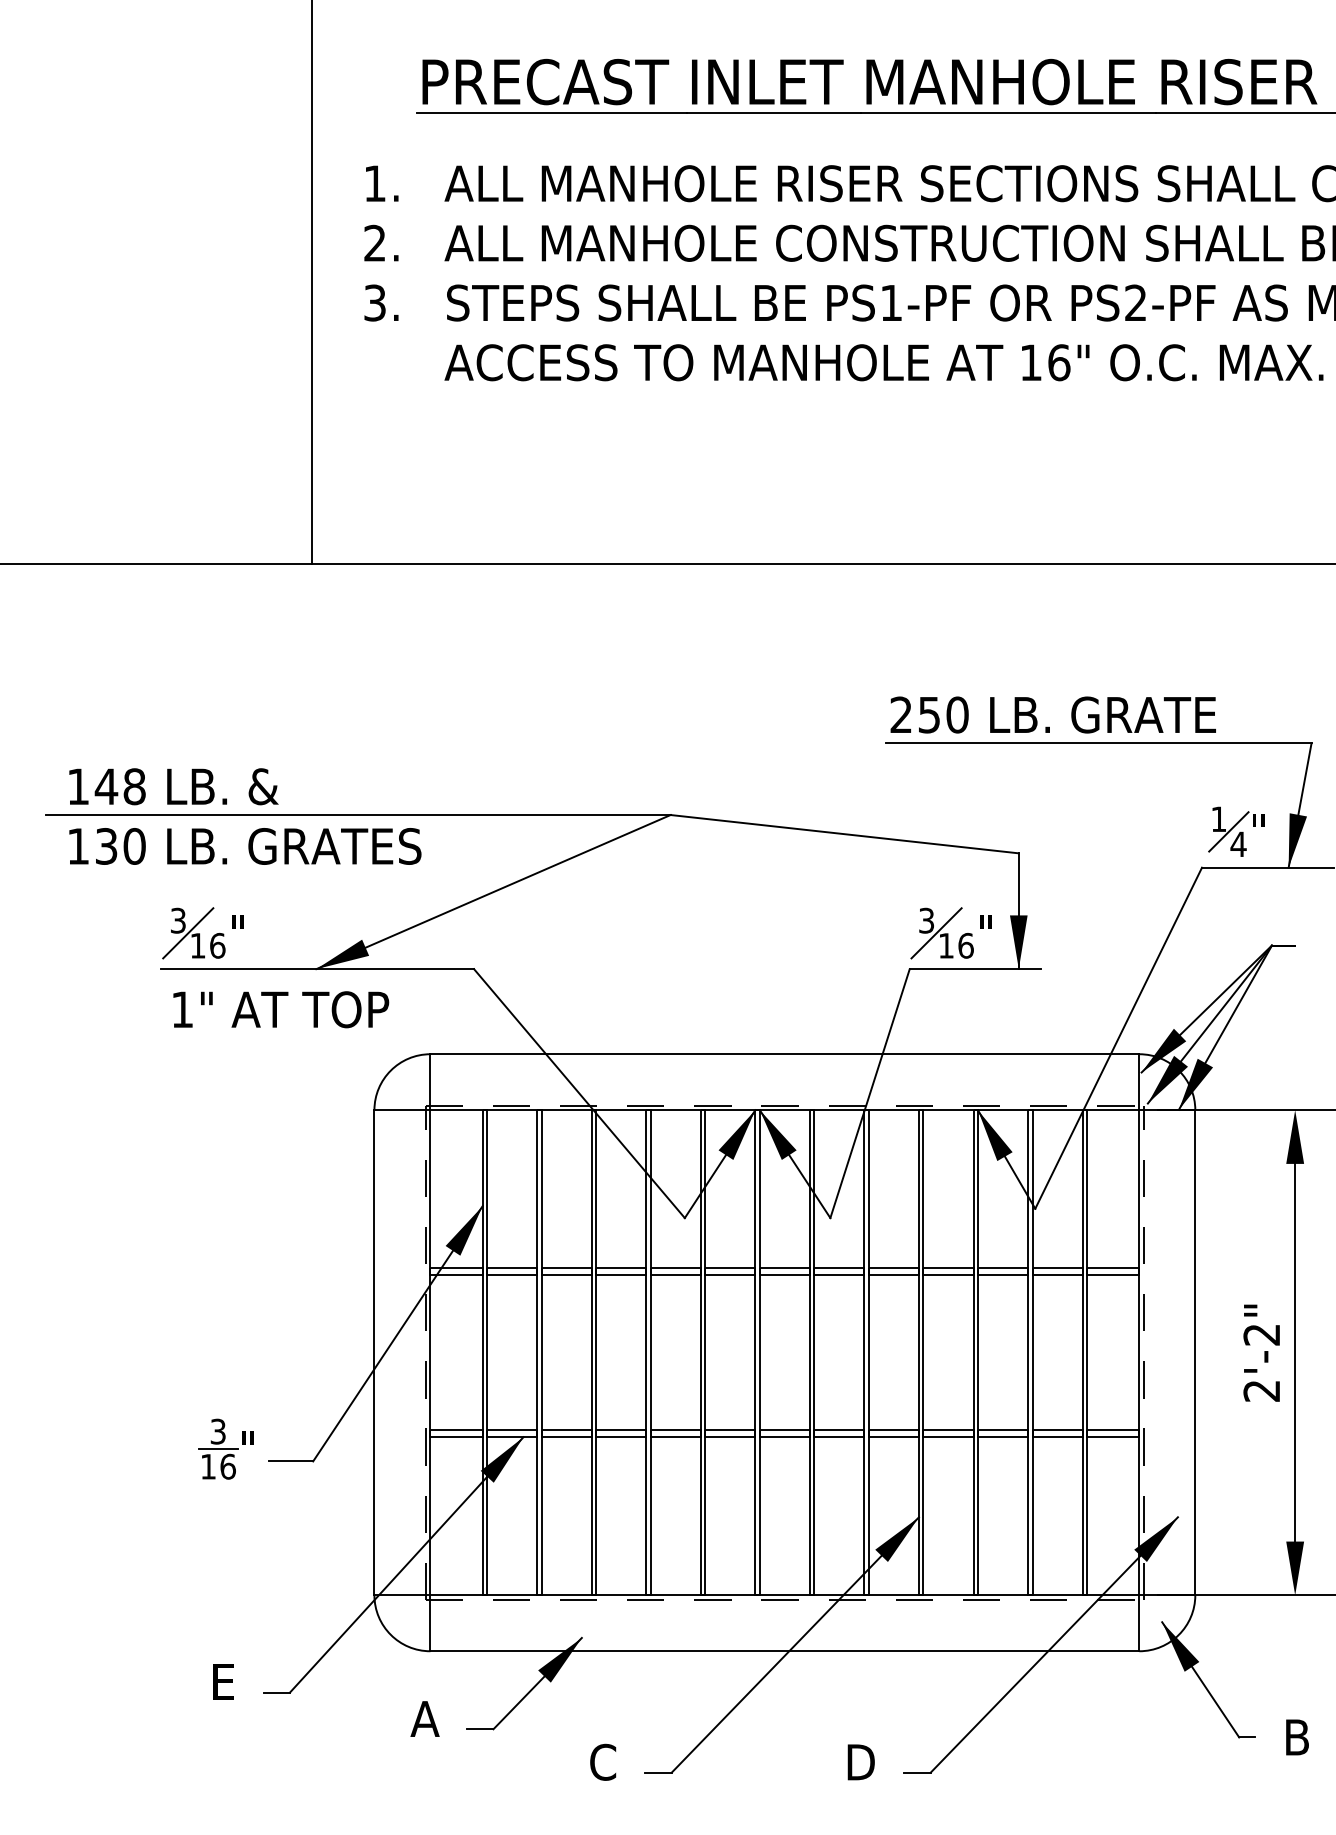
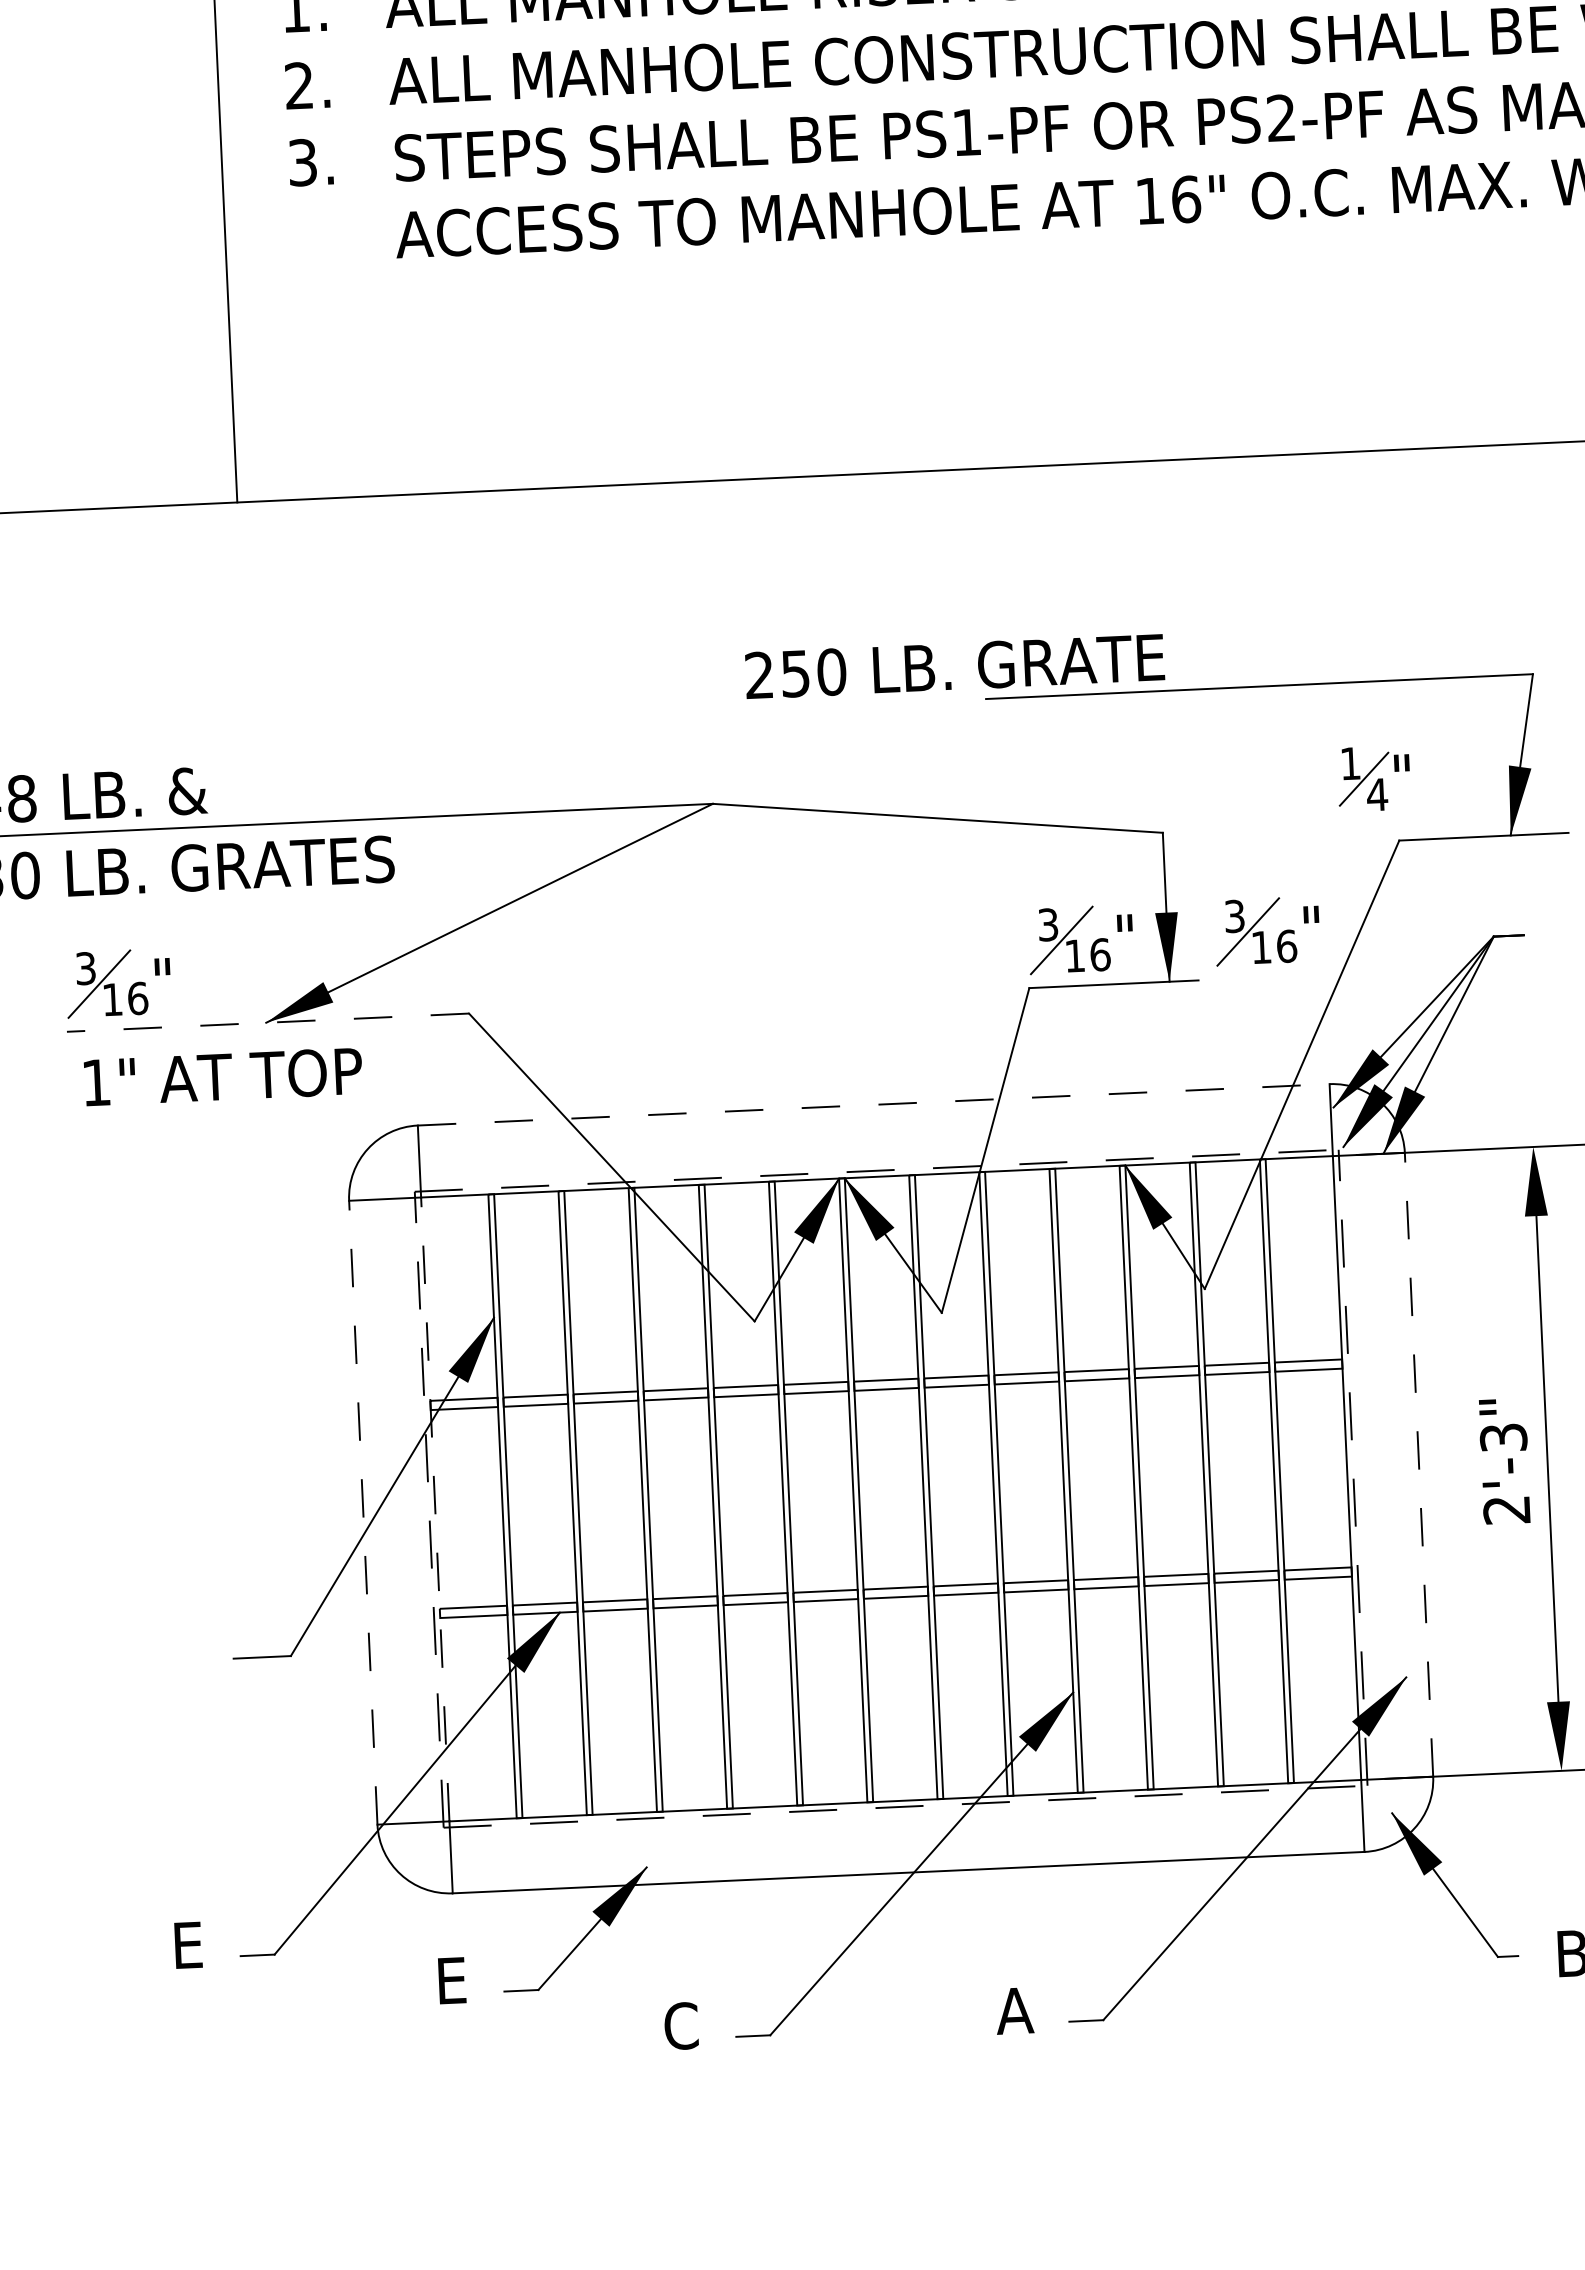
text: (1052, 714) -> (953, 665), moved
part: (1236, 831) -> (1373, 778), moved
part: (1095, 933) -> (1266, 931), added
line: (317, 969) -> (267, 1023), solid -> dashed
line: (785, 1054) -> (874, 1105), solid -> dashed
text: (1261, 1334) -> (1503, 1437), 2'-2" -> 2'-3"
line: (374, 1352) -> (363, 1512), solid -> dashed
line: (430, 1352) -> (435, 1509), solid -> dashed
line: (1195, 1352) -> (1419, 1464), solid -> dashed
part: (225, 1448) -> (177, 1644), removed
text: (424, 1718) -> (449, 1980), A -> E
text: (861, 1762) -> (1013, 2011), D -> A

